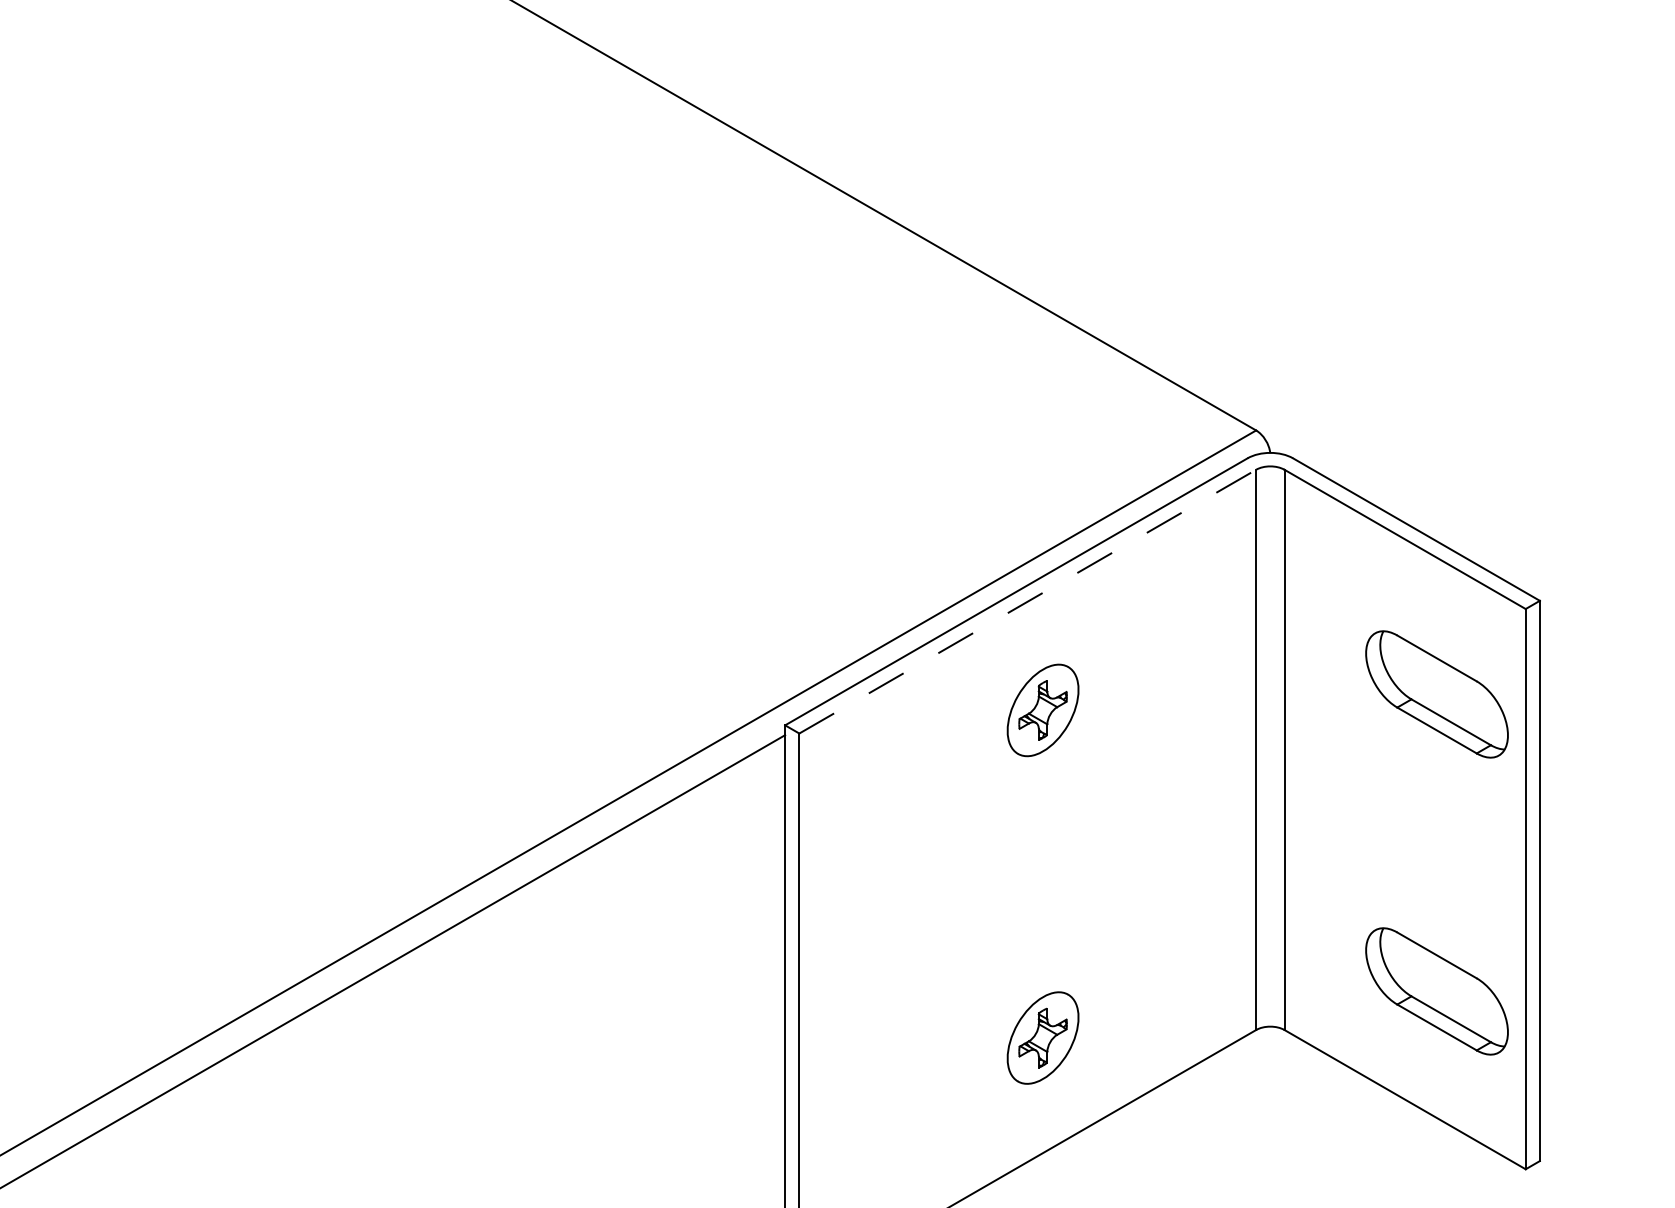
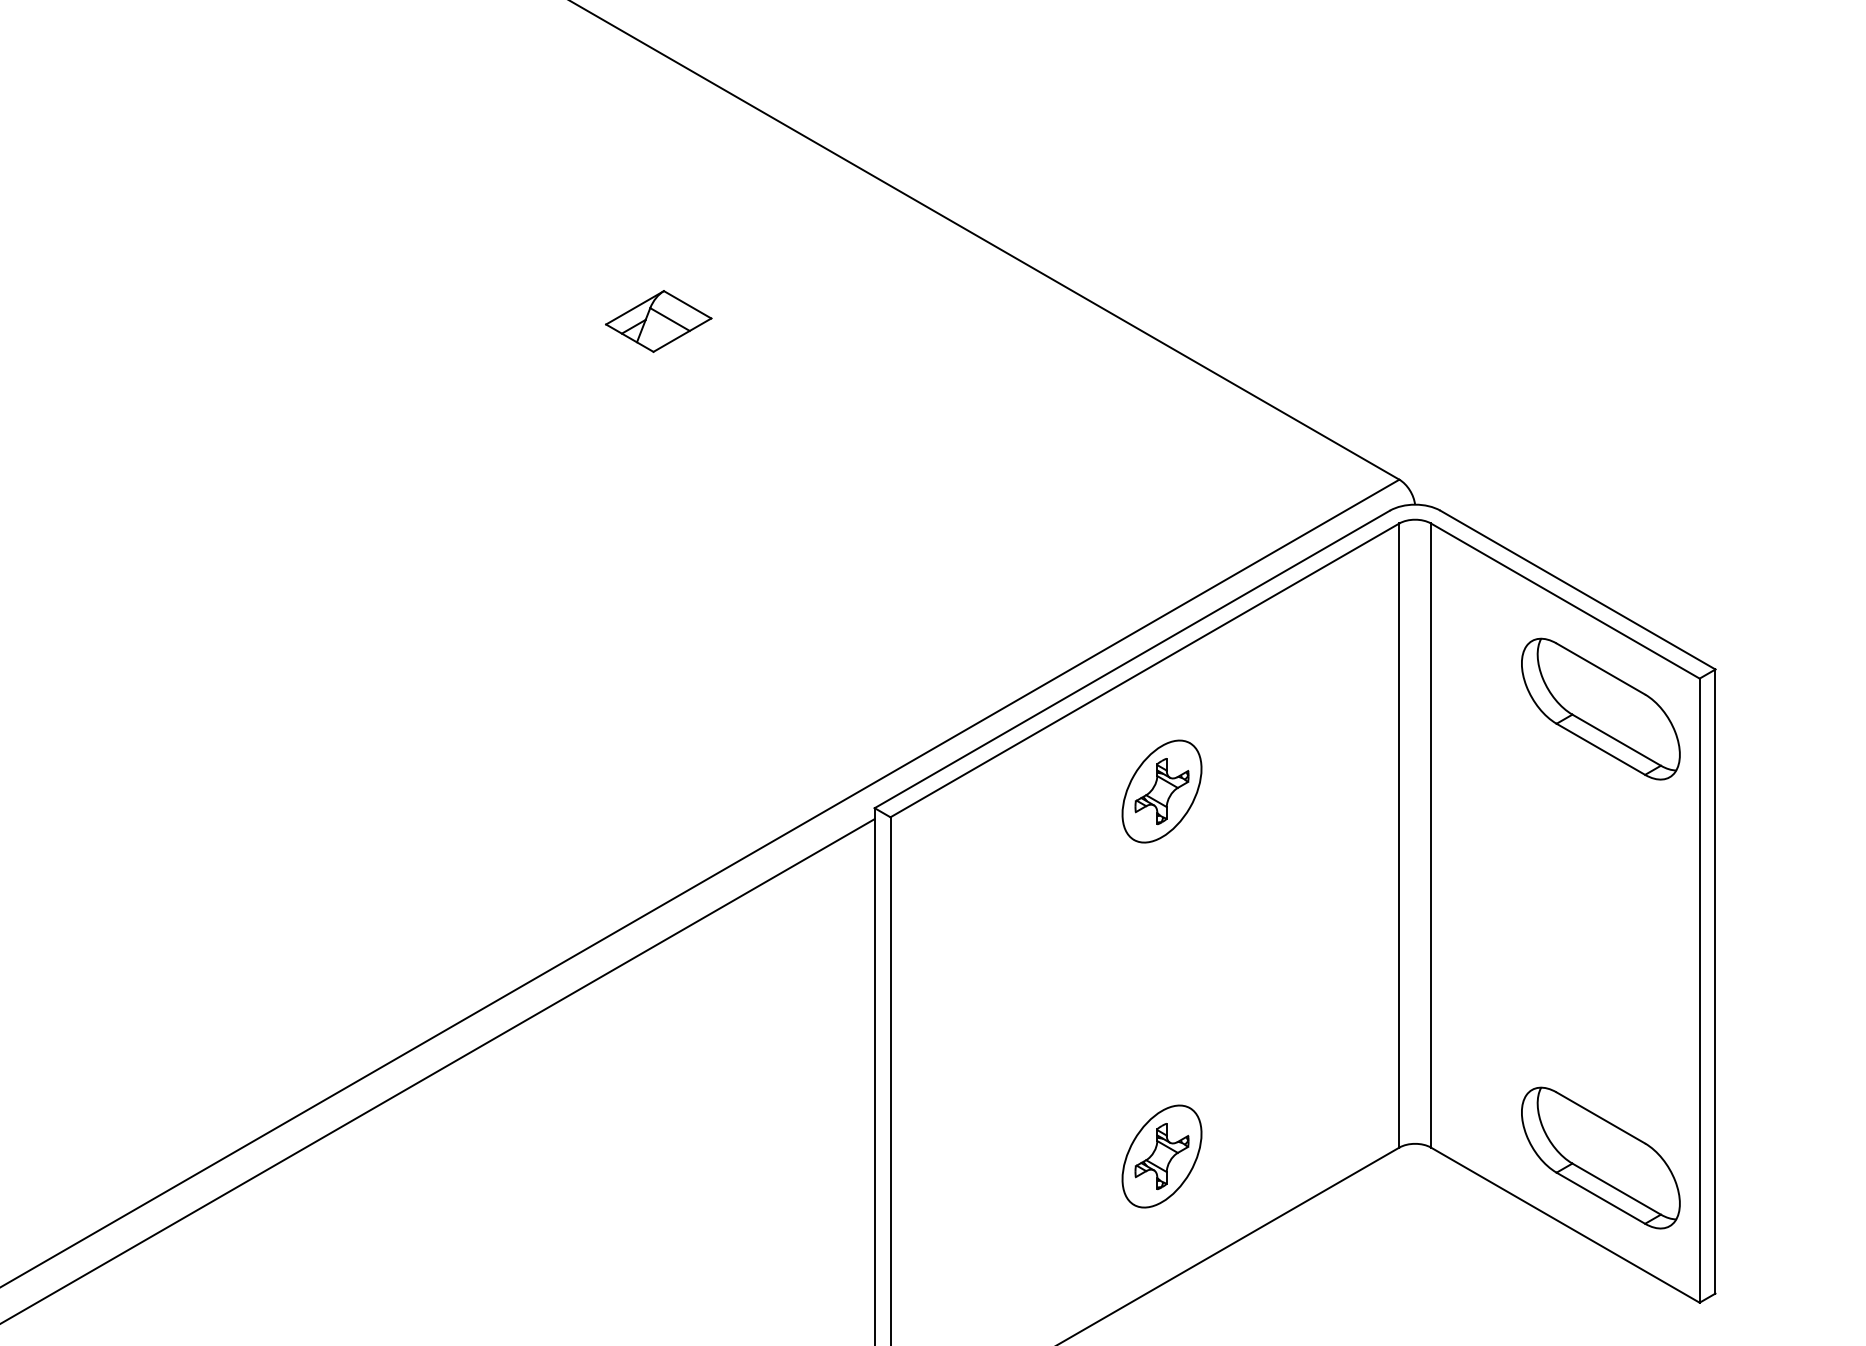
part: (591, 288) -> (658, 321), added
line: (1027, 601) -> (1144, 670), dashed -> solid
part: (1436, 694) -> (1600, 709), moved
part: (1436, 991) -> (1600, 1158), moved

